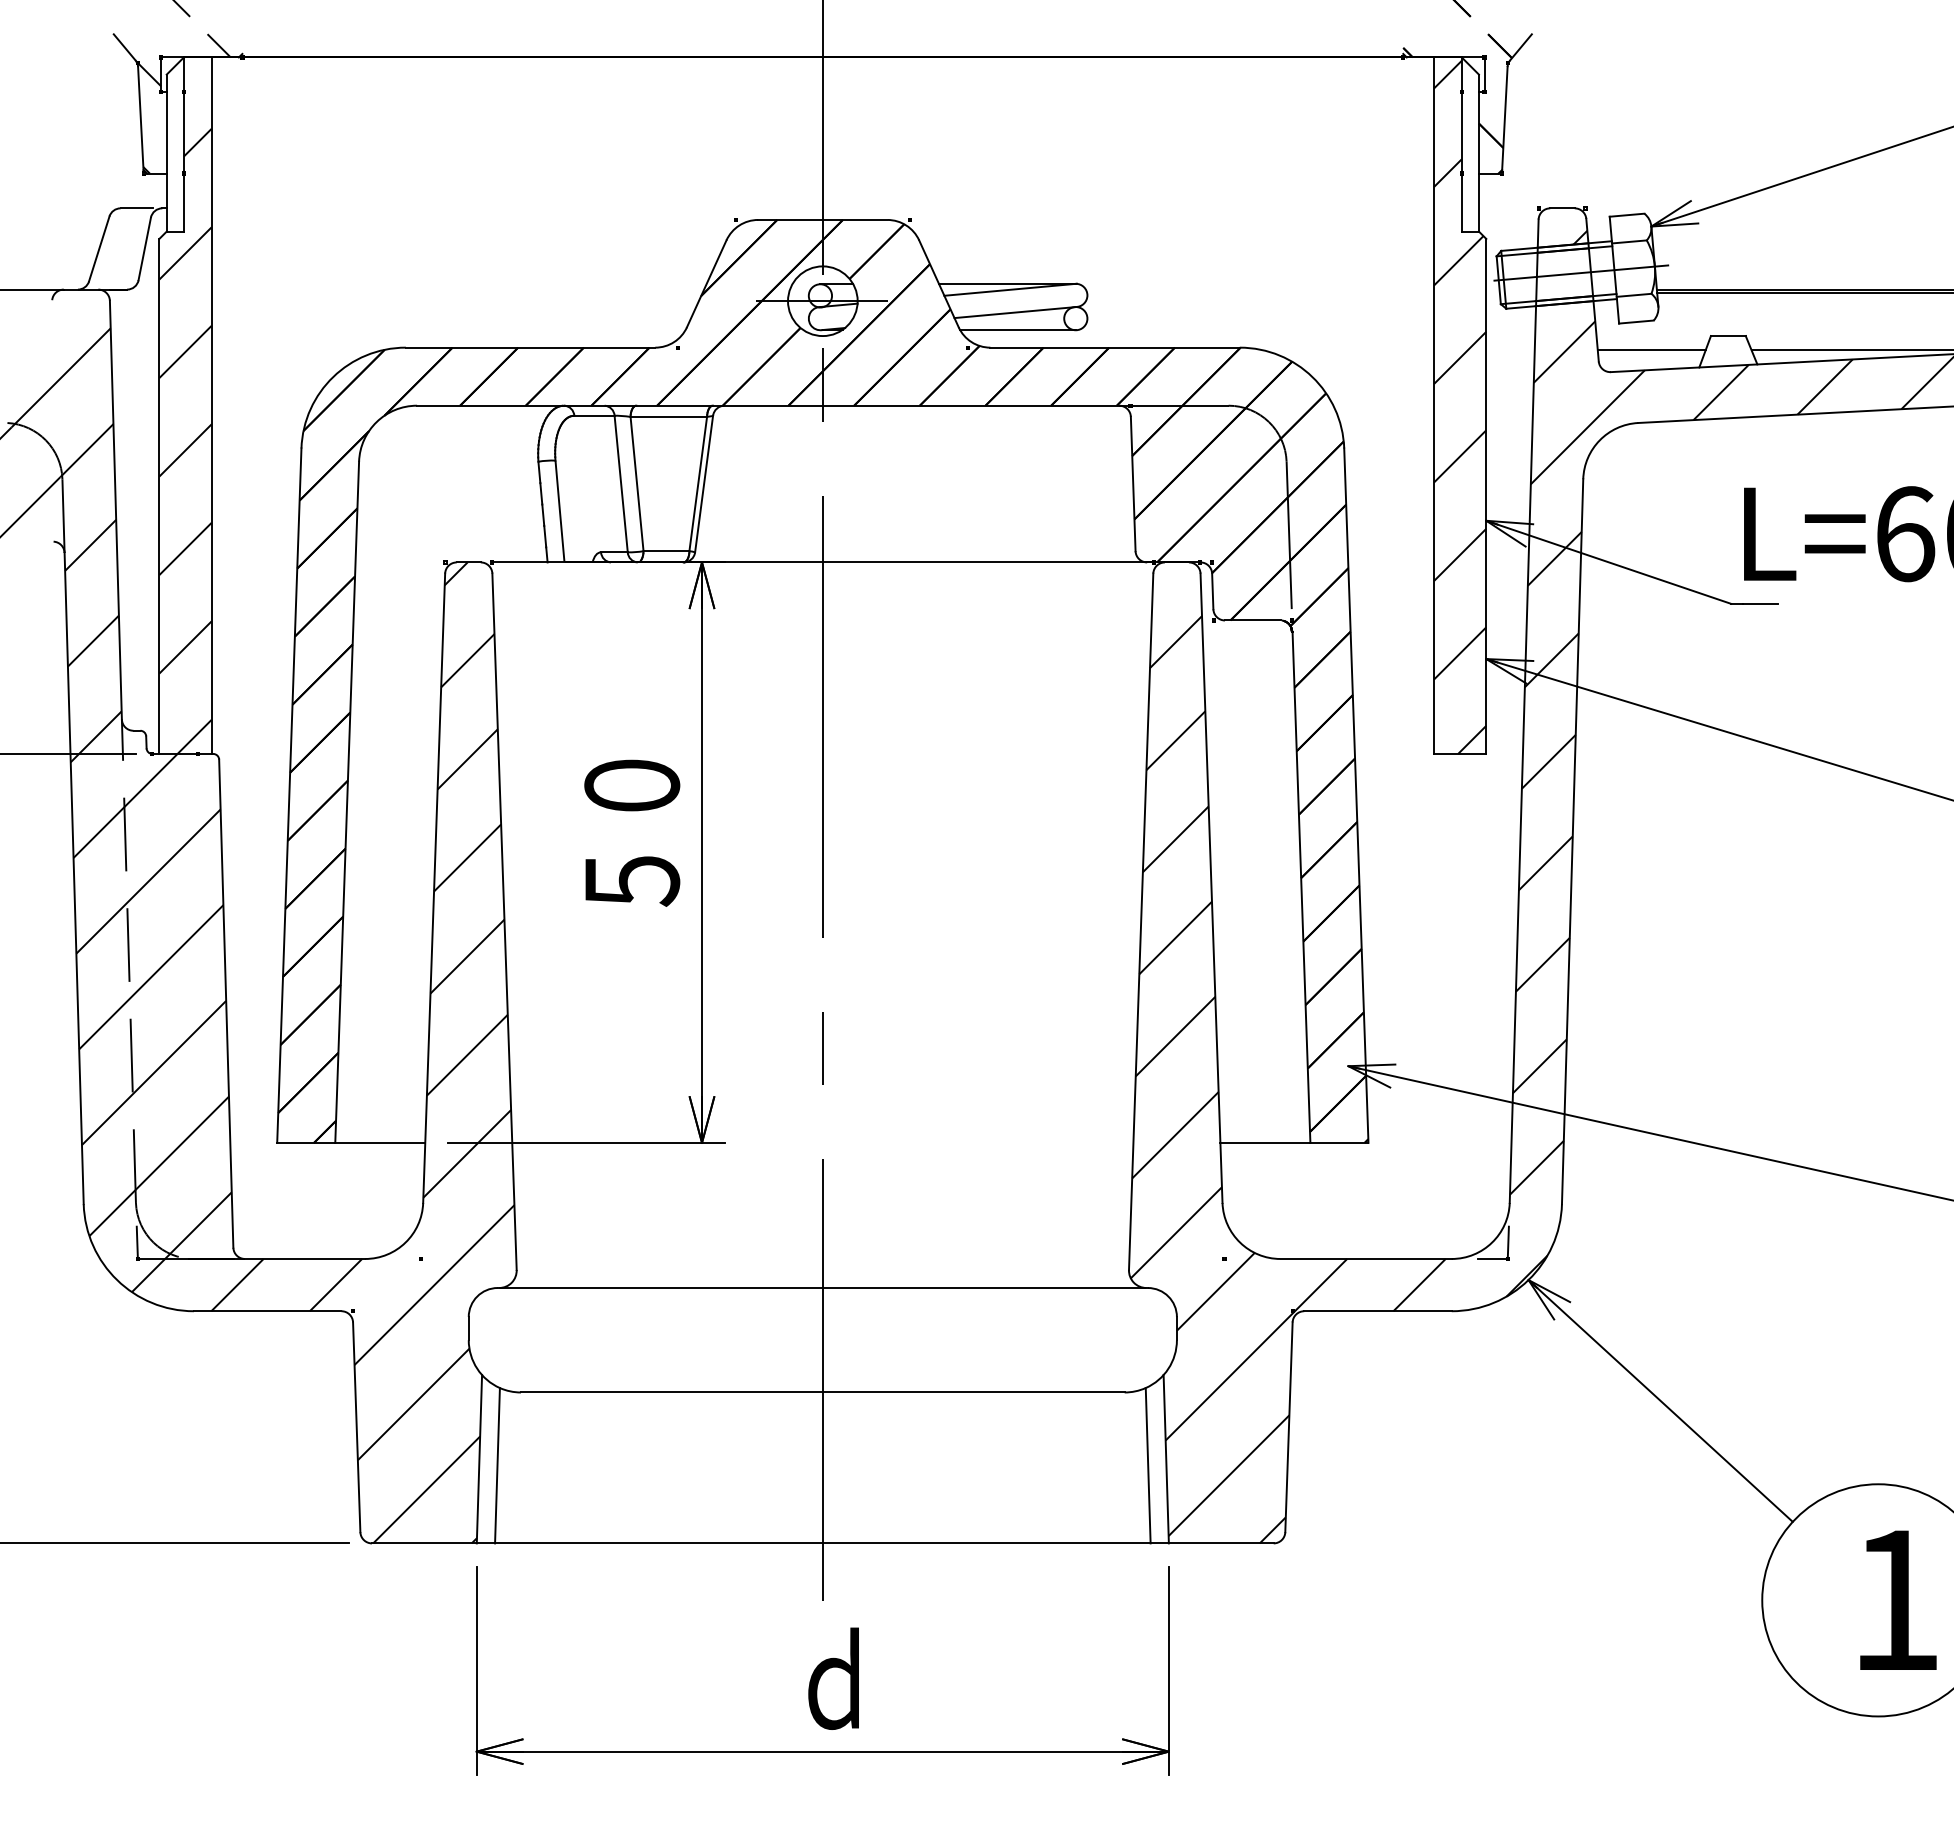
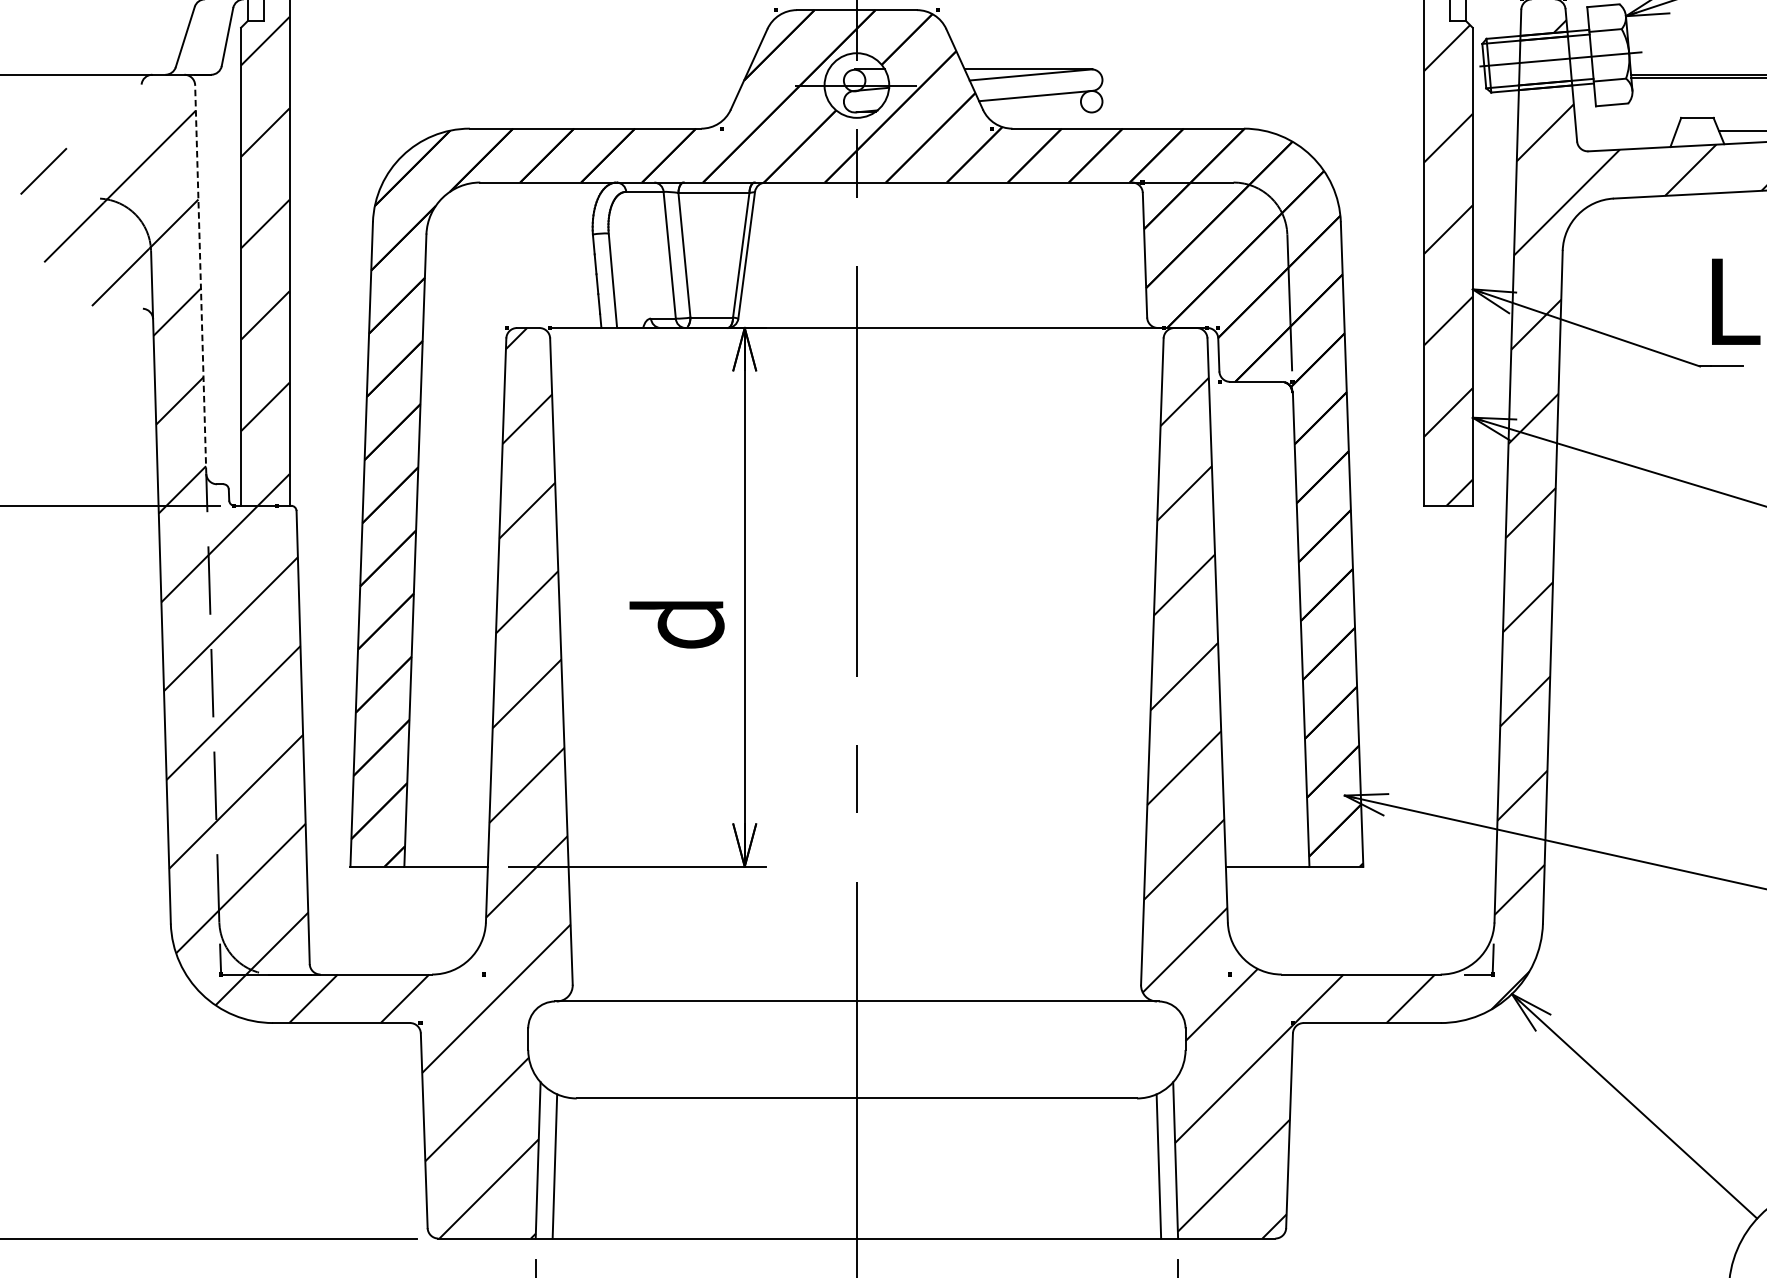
line: (1017, 330) -> (1037, 112), removed
line: (1651, 350) -> (1626, 131), removed
line: (115, 509) -> (200, 278), solid -> dashed
text: (629, 833) -> (677, 579), ５０ -> ｄ

